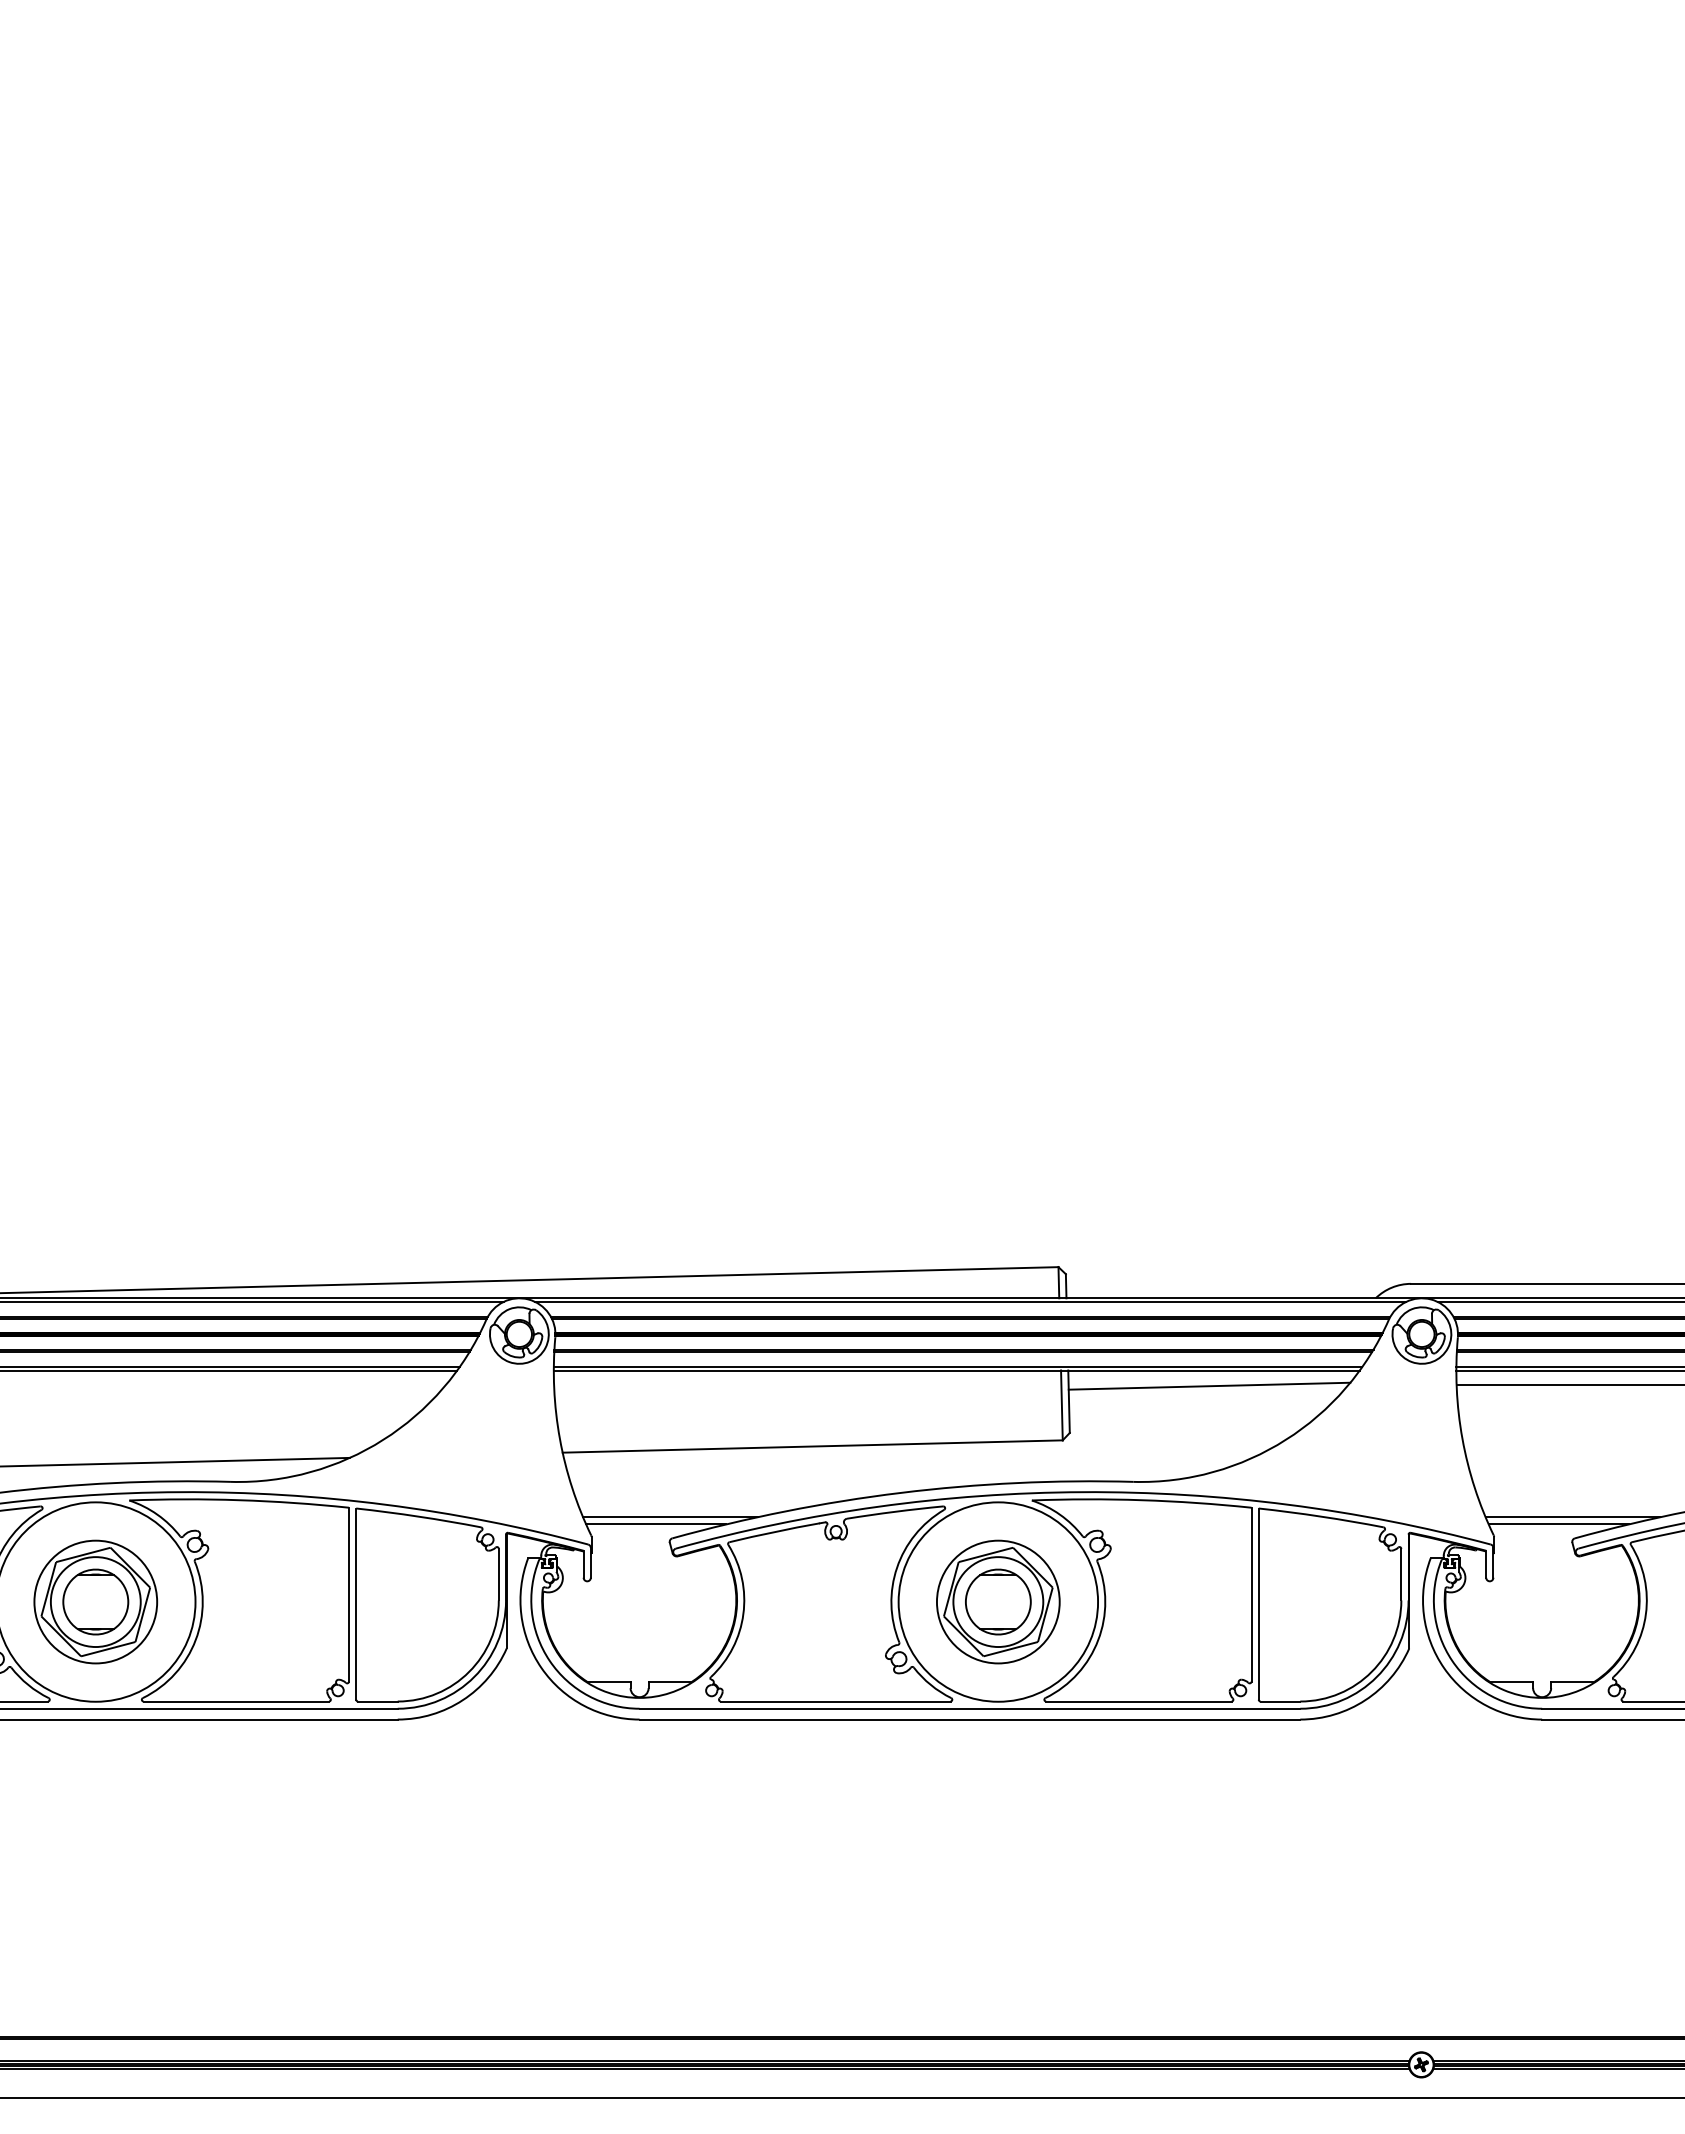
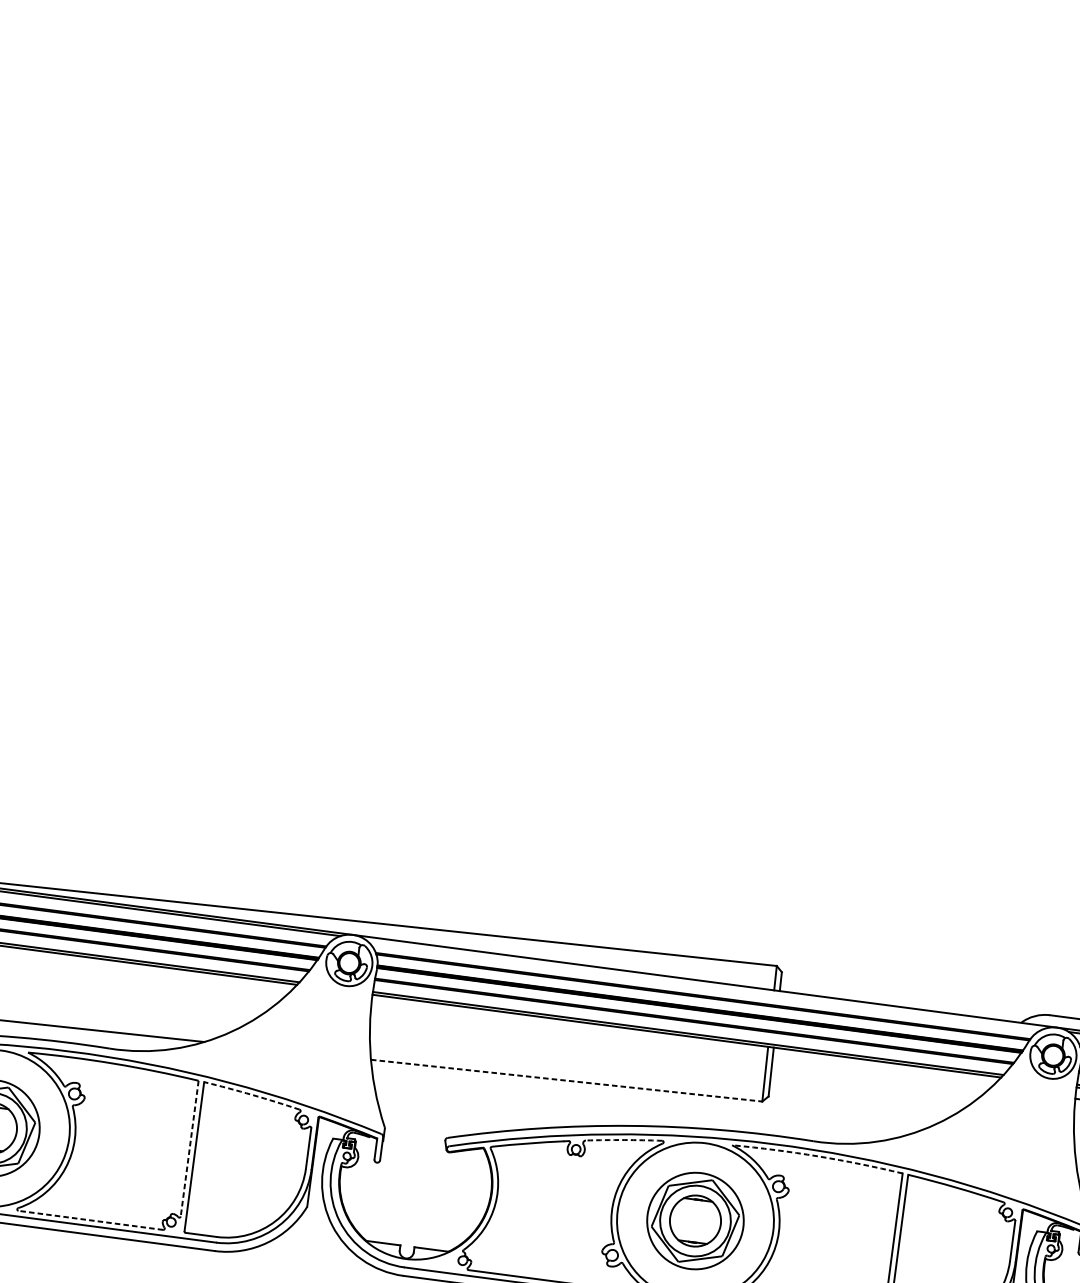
line: (970, 1301) -> (704, 983), removed
line: (1209, 1385) -> (882, 1073), removed
line: (813, 1446) -> (567, 1080), solid -> dashed
arc: (1141, 1500) -> (817, 1156), solid -> dashed
arc: (894, 1511) -> (623, 1139), solid -> dashed
arc: (418, 1516) -> (251, 1094), solid -> dashed
line: (670, 1517) -> (448, 1121), removed
line: (656, 1524) -> (436, 1125), removed
line: (348, 1594) -> (189, 1148), solid -> dashed
line: (236, 1701) -> (90, 1220), solid -> dashed

